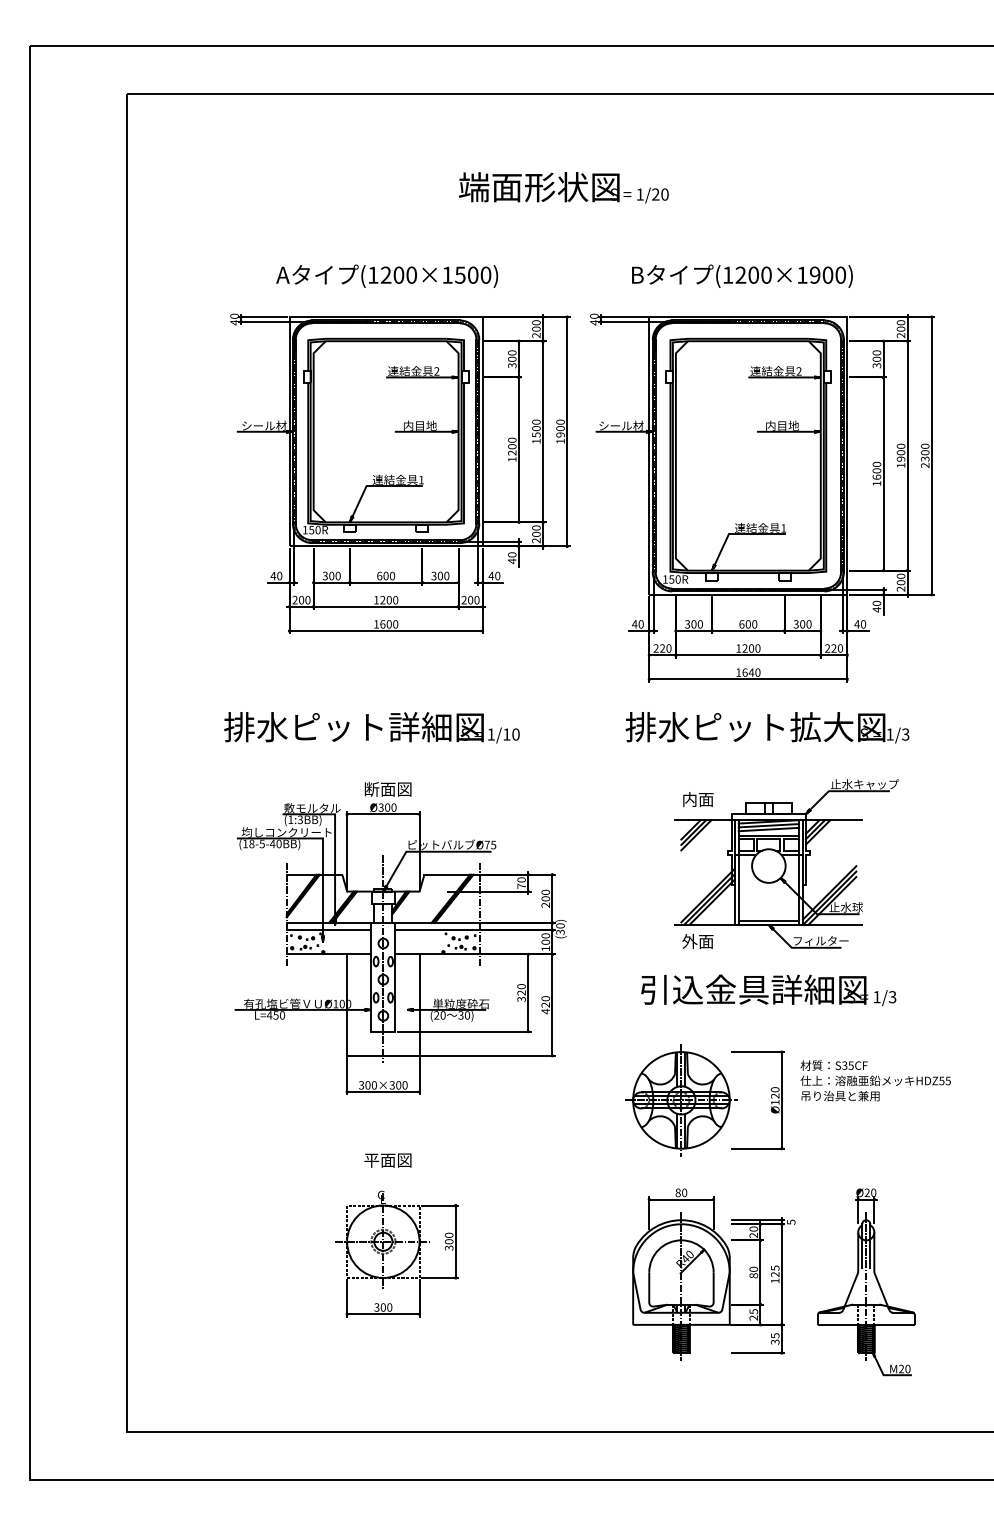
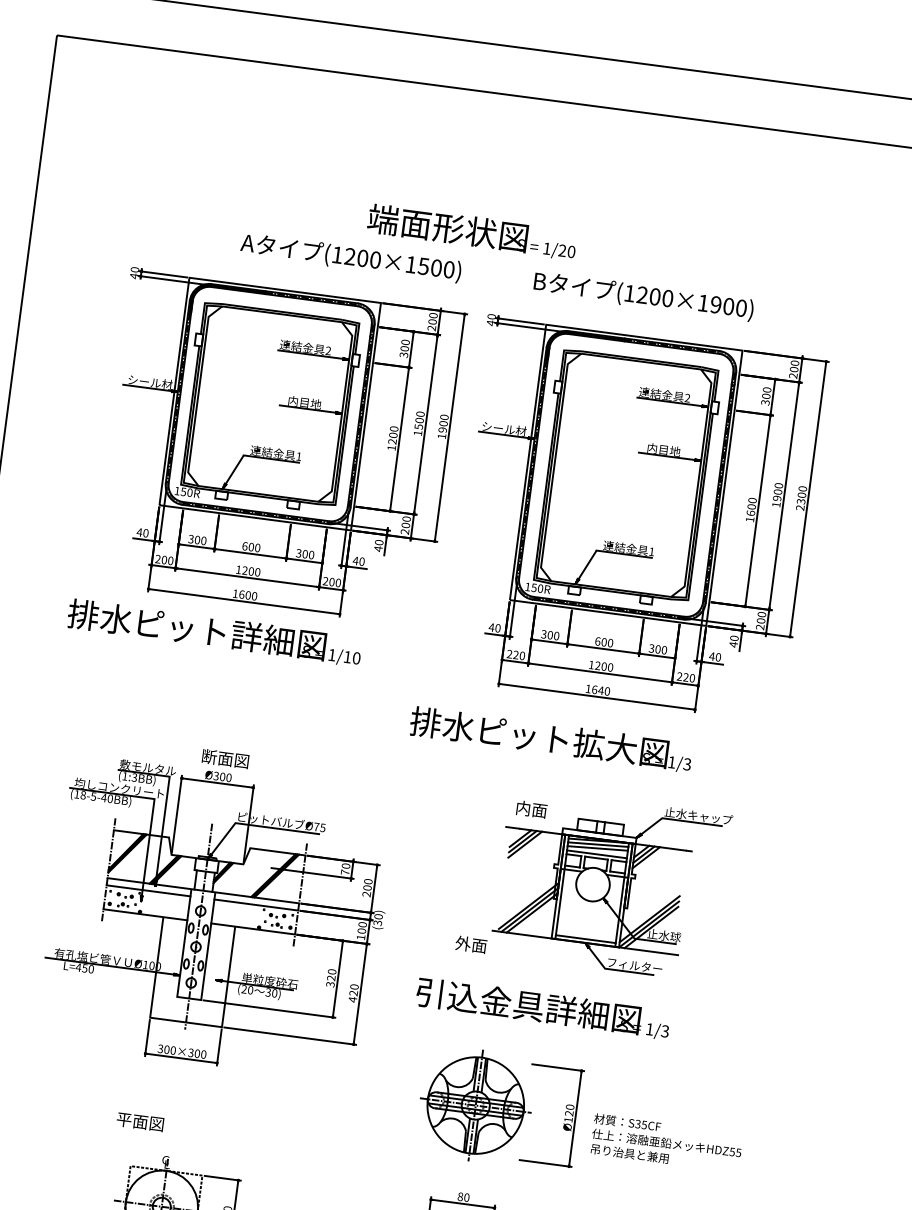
text: (563, 187) -> (471, 231), moved
text: (387, 275) -> (351, 257), moved
text: (371, 727) -> (214, 632), moved
text: (767, 727) -> (551, 739), moved
text: (697, 941) -> (470, 944), moved
text: (768, 990) -> (543, 1008), moved
text: (875, 1080) -> (666, 1142), moved
text: (387, 1160) -> (139, 1121), moved

